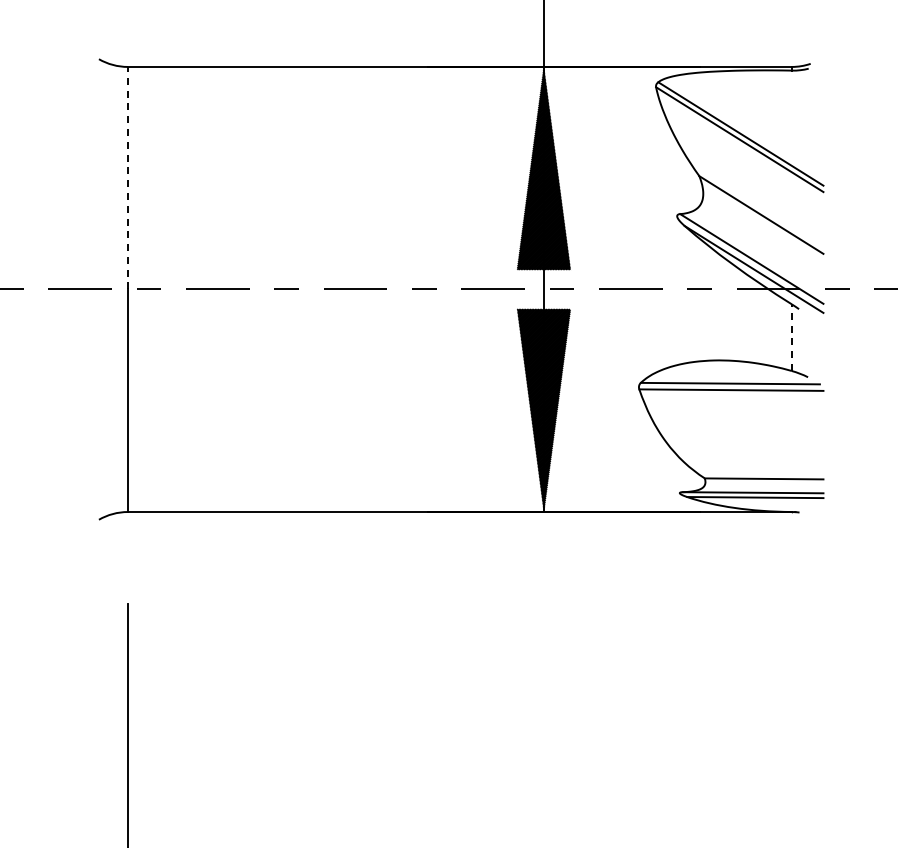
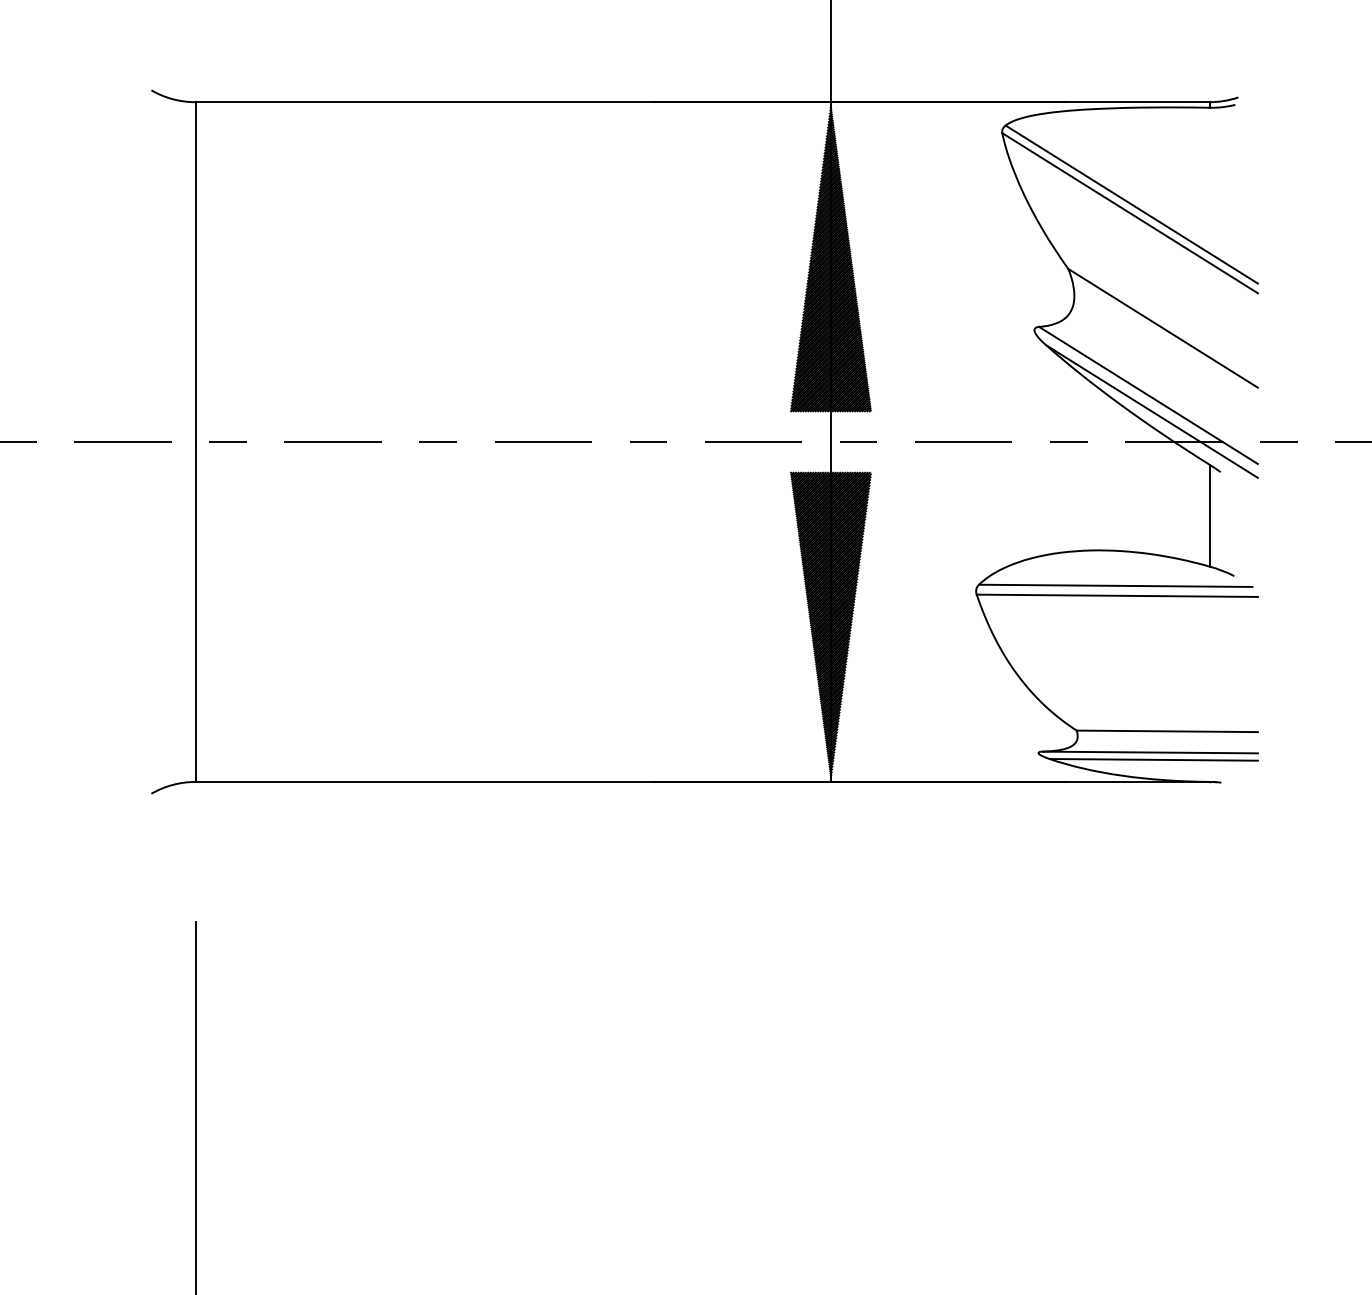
line: (127, 177) -> (194, 271), dashed -> solid
line: (791, 337) -> (1209, 515), dashed -> solid

